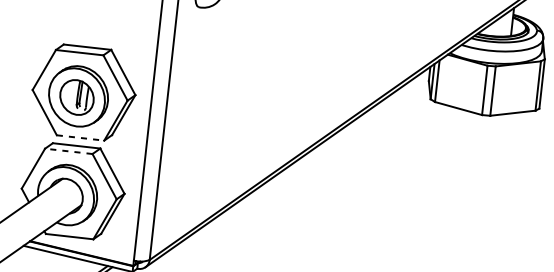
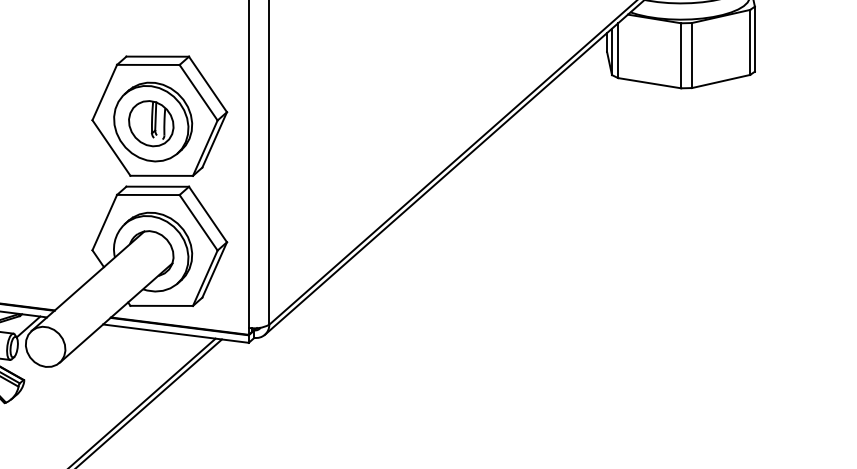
line: (81, 137) -> (162, 175), dashed -> solid
line: (68, 150) -> (147, 194), dashed -> solid

